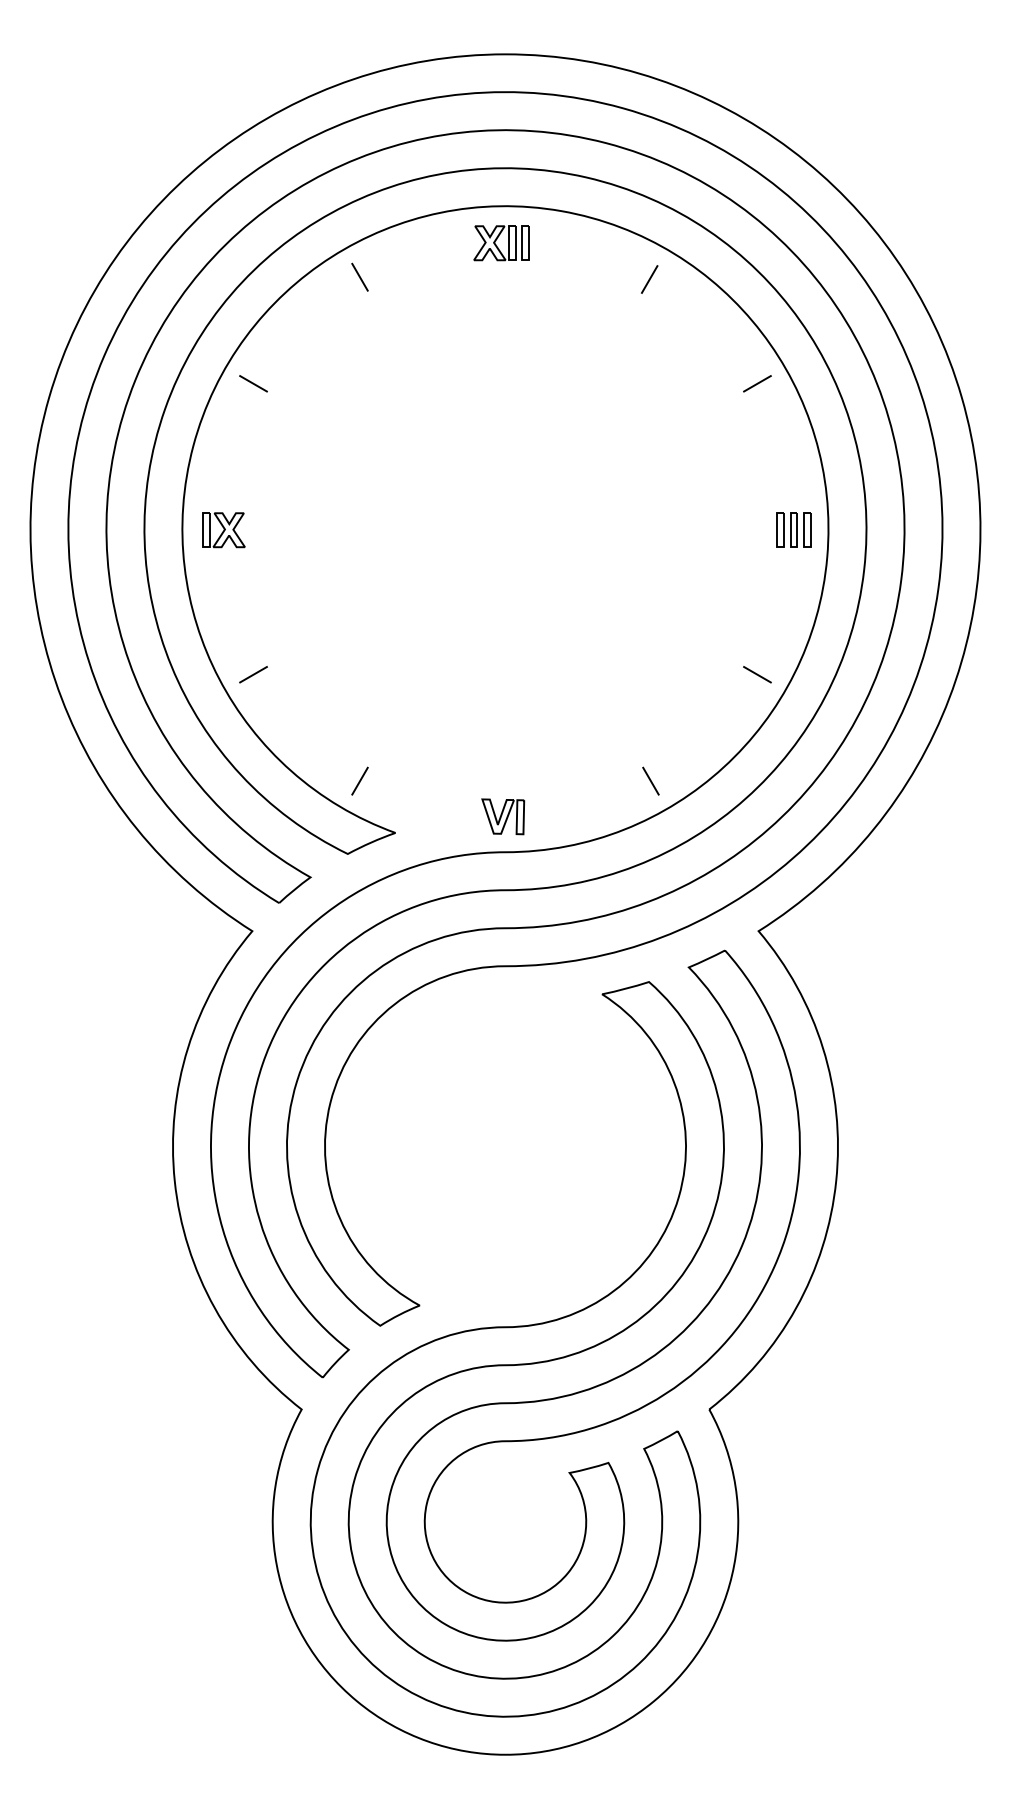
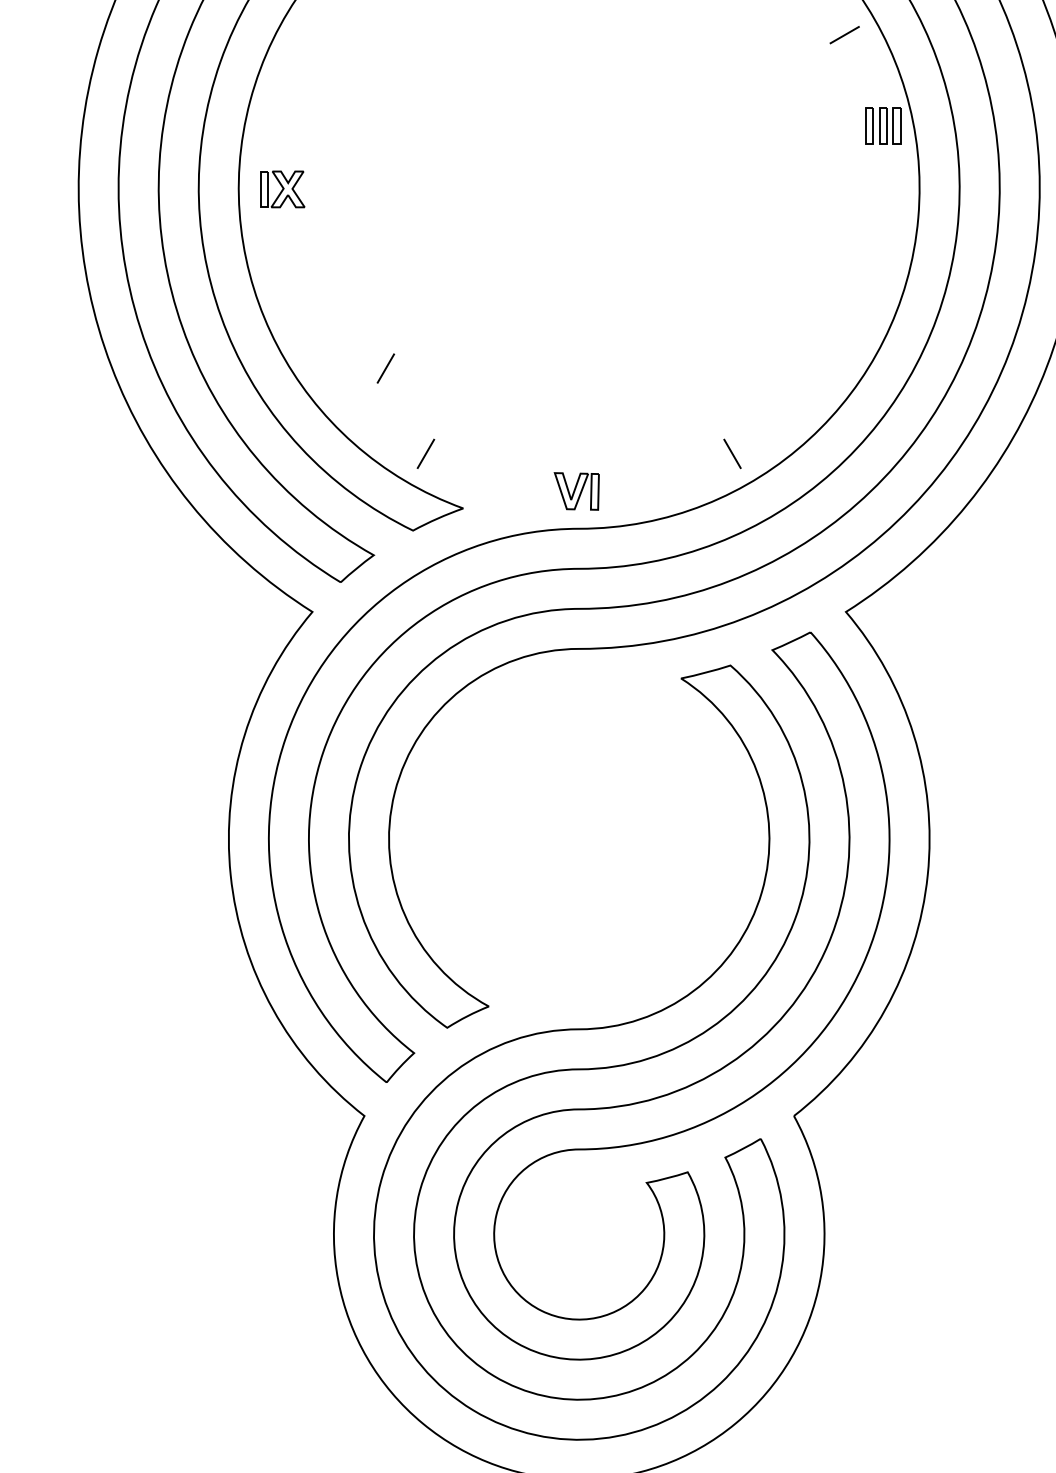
line: (253, 383) -> (313, 34), removed
part: (793, 529) -> (882, 125), moved
line: (253, 674) -> (313, 341), removed
line: (757, 674) -> (844, 341), removed
line: (321, 699) -> (385, 367), added

